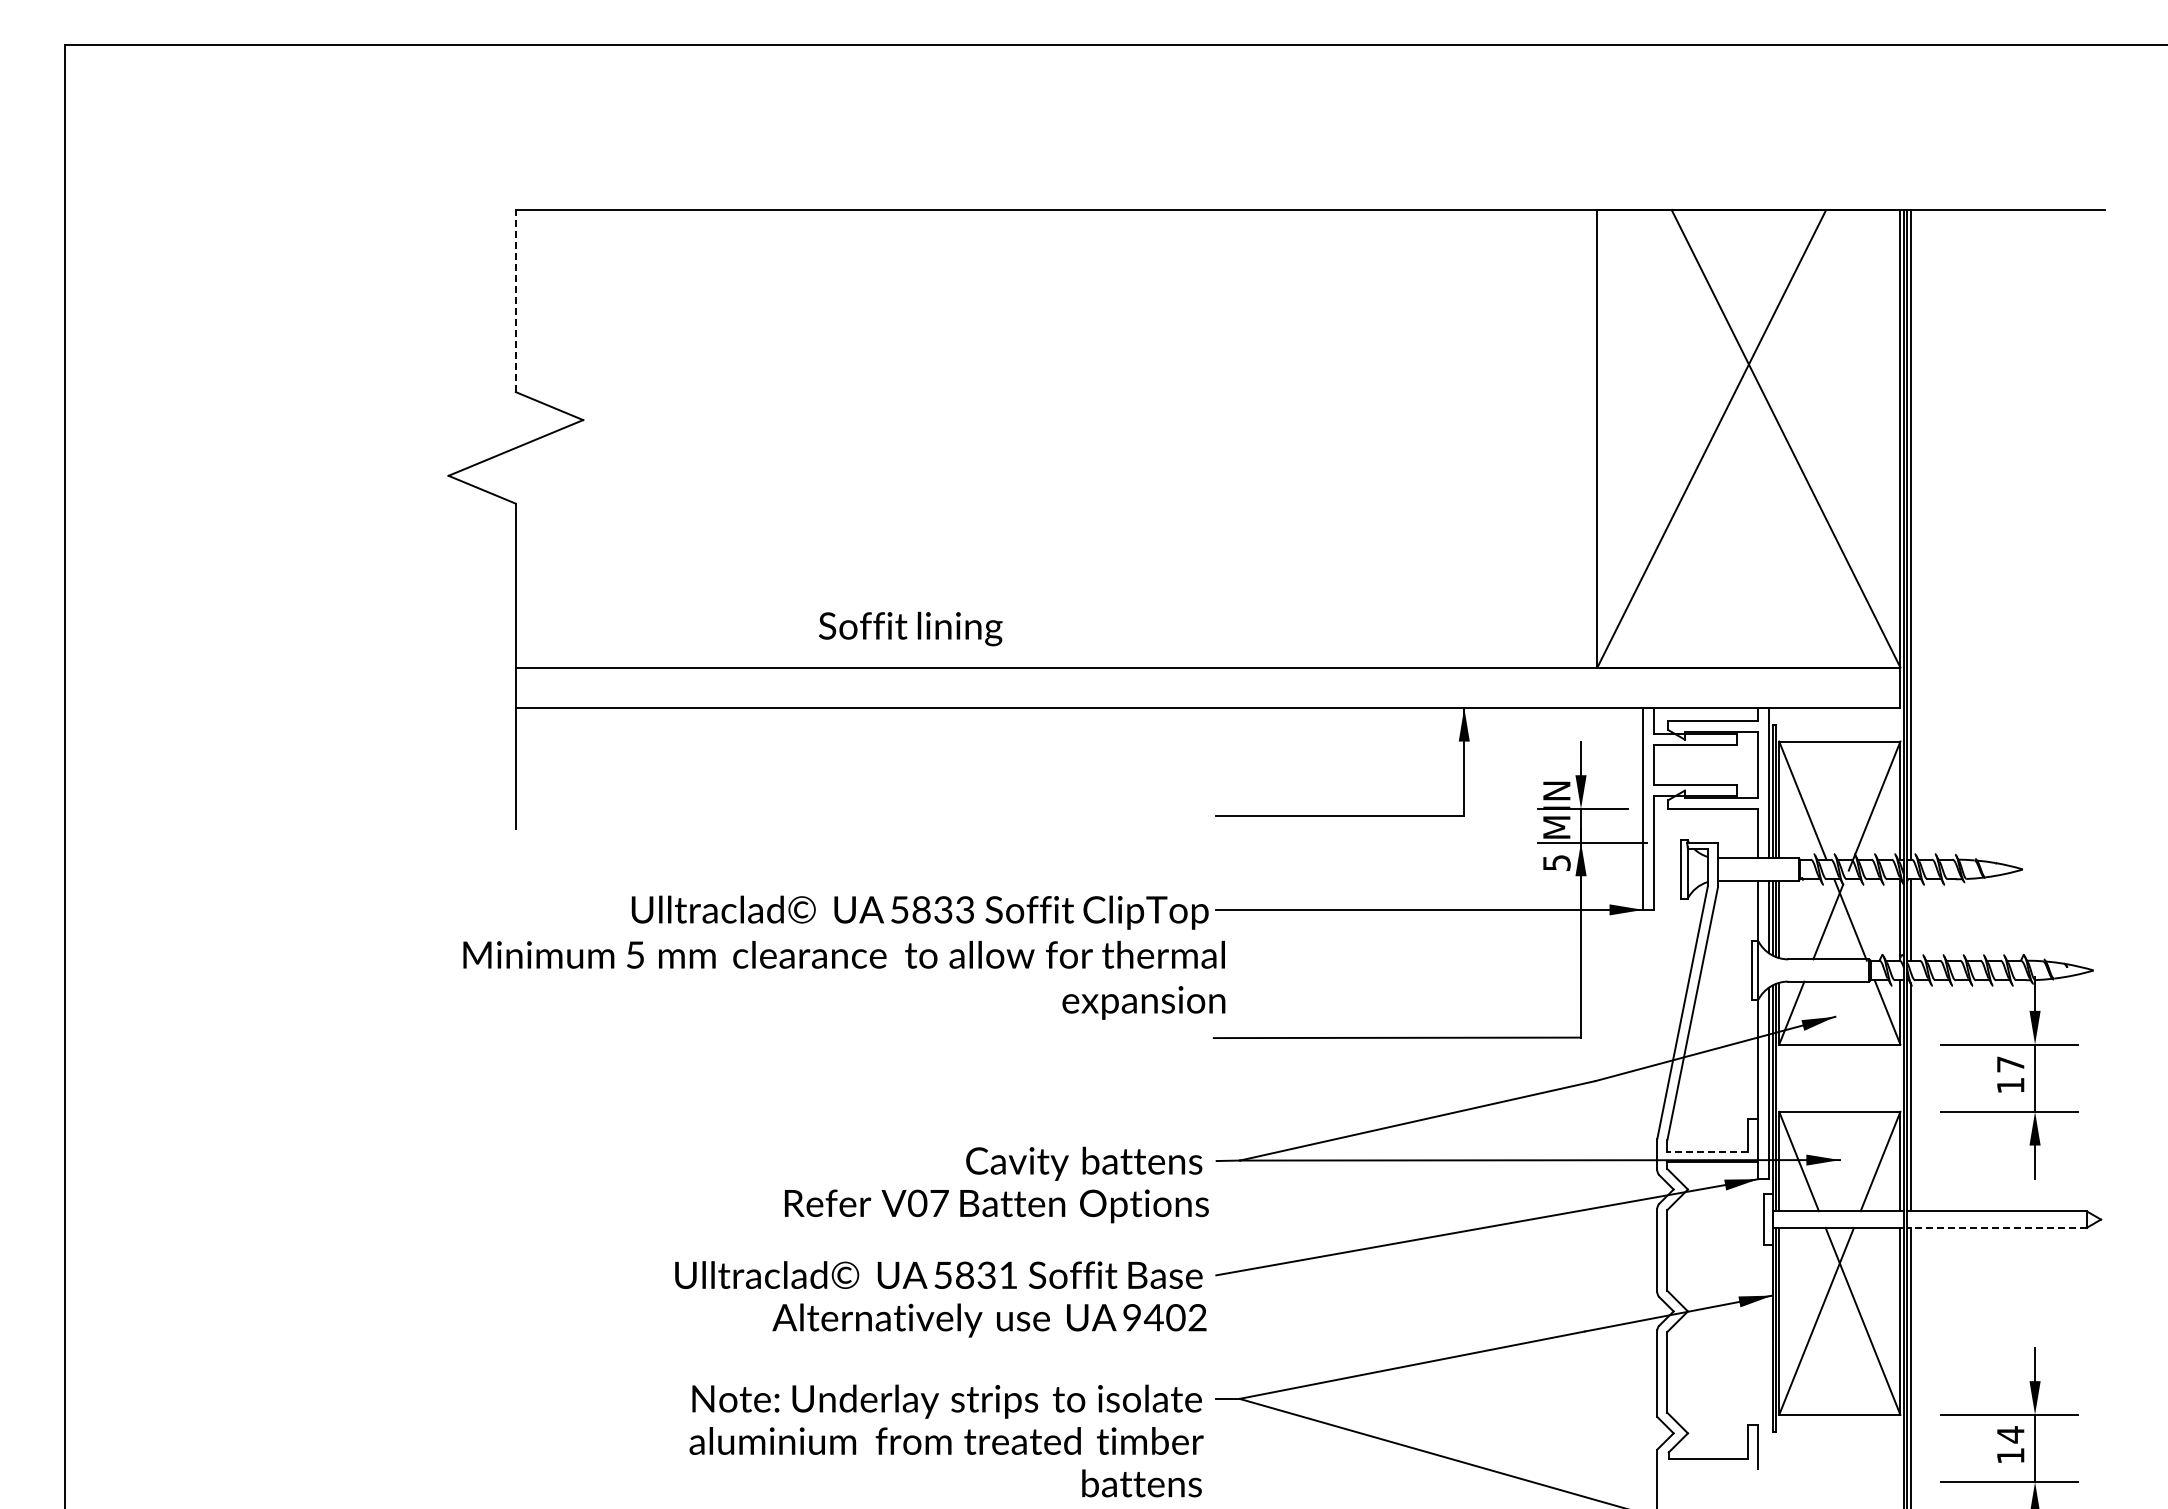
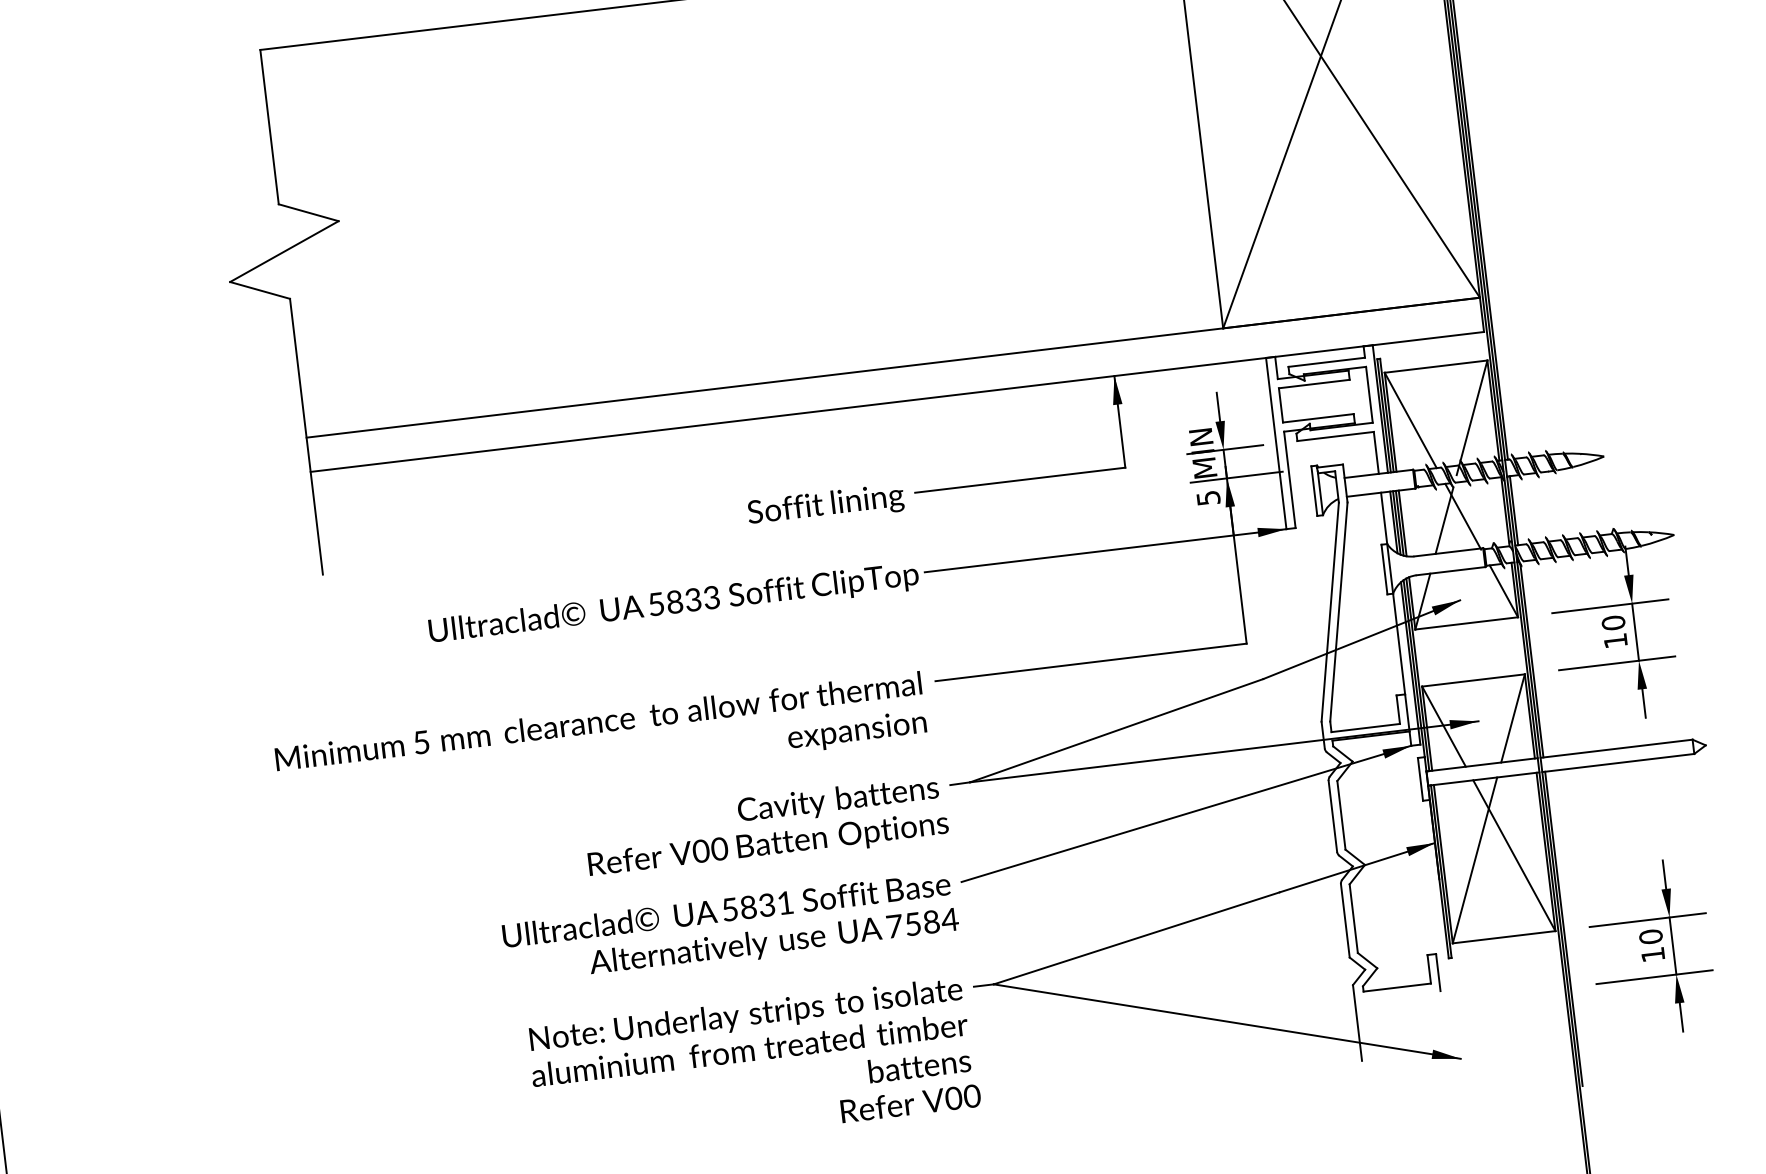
line: (515, 300) -> (269, 126), dashed -> solid
text: (910, 628) -> (825, 505), moved
text: (844, 979) -> (601, 742), moved
text: (2010, 1064) -> (1613, 623), 17 -> 10
line: (1707, 1152) -> (1365, 728), dashed -> solid
text: (939, 1203) -> (719, 849), V07 -> V00
line: (1996, 1228) -> (1618, 763), dashed -> solid
text: (1165, 1317) -> (922, 922), 9402 -> 7584
text: (2010, 1434) -> (1650, 936), 14 -> 10

